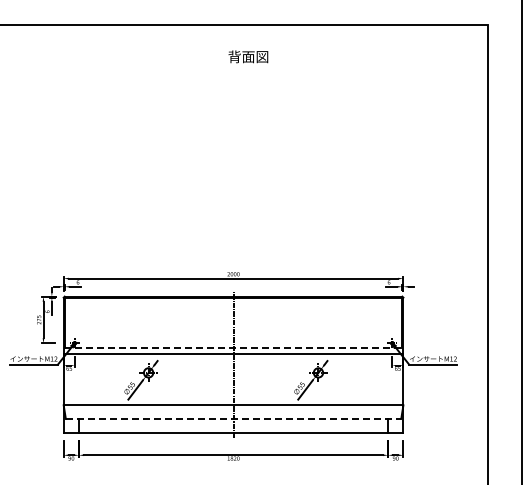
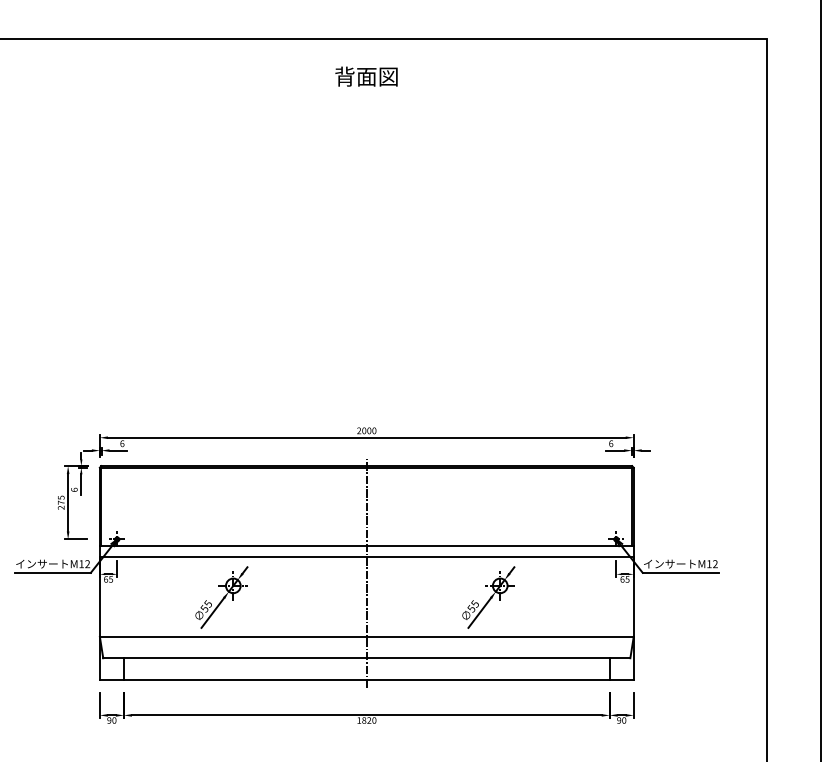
text: (248, 56) -> (366, 76), moved
line: (233, 347) -> (366, 546), dashed -> solid
line: (233, 418) -> (366, 657), dashed -> solid

